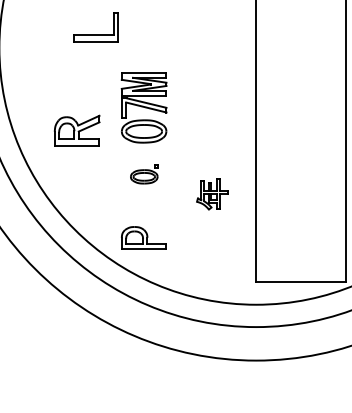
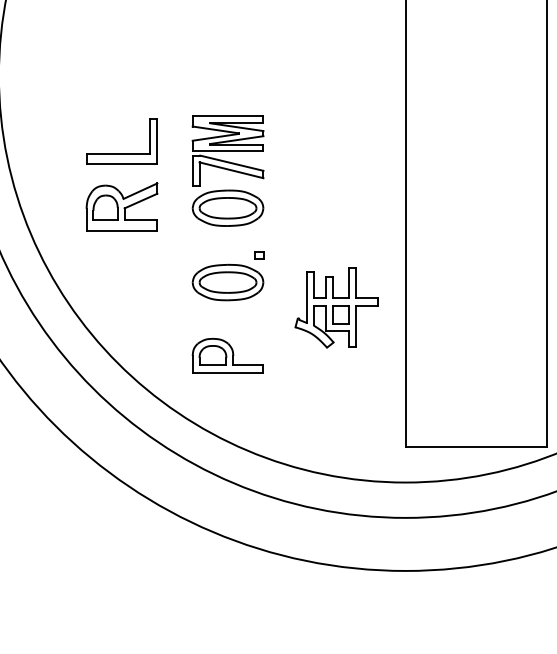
part: (95, 34) -> (120, 152), moved
part: (144, 174) -> (228, 276), size x1.67
part: (212, 194) -> (336, 308), size x1.67
part: (143, 237) -> (227, 355), moved

